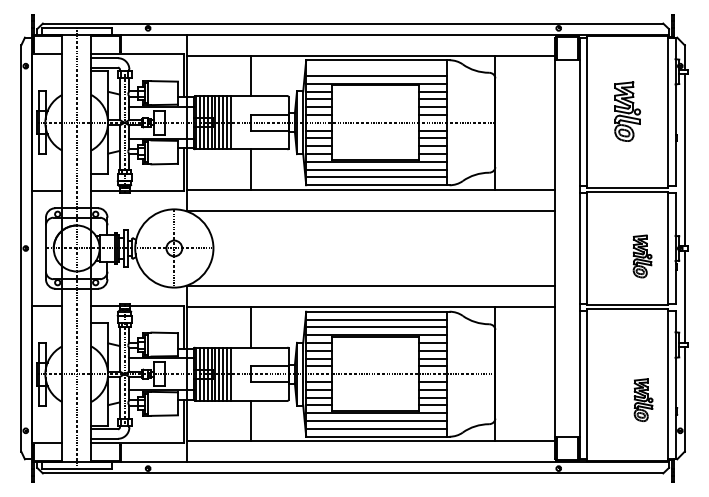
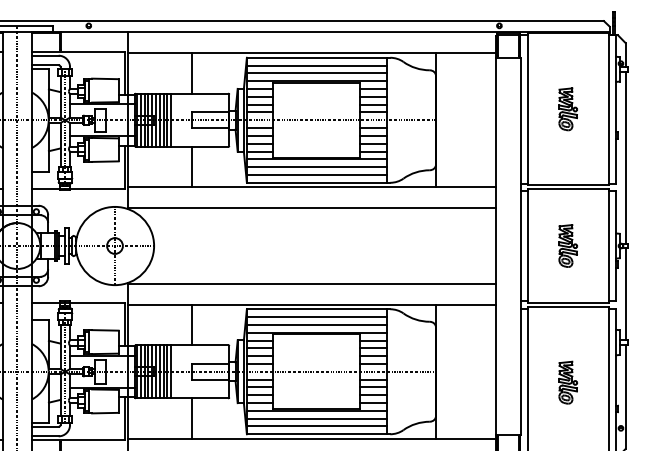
line: (376, 68) -> (317, 66), added
part: (627, 111) -> (568, 109), size x0.71
part: (642, 256) -> (568, 246), moved
part: (643, 399) -> (568, 382), moved

